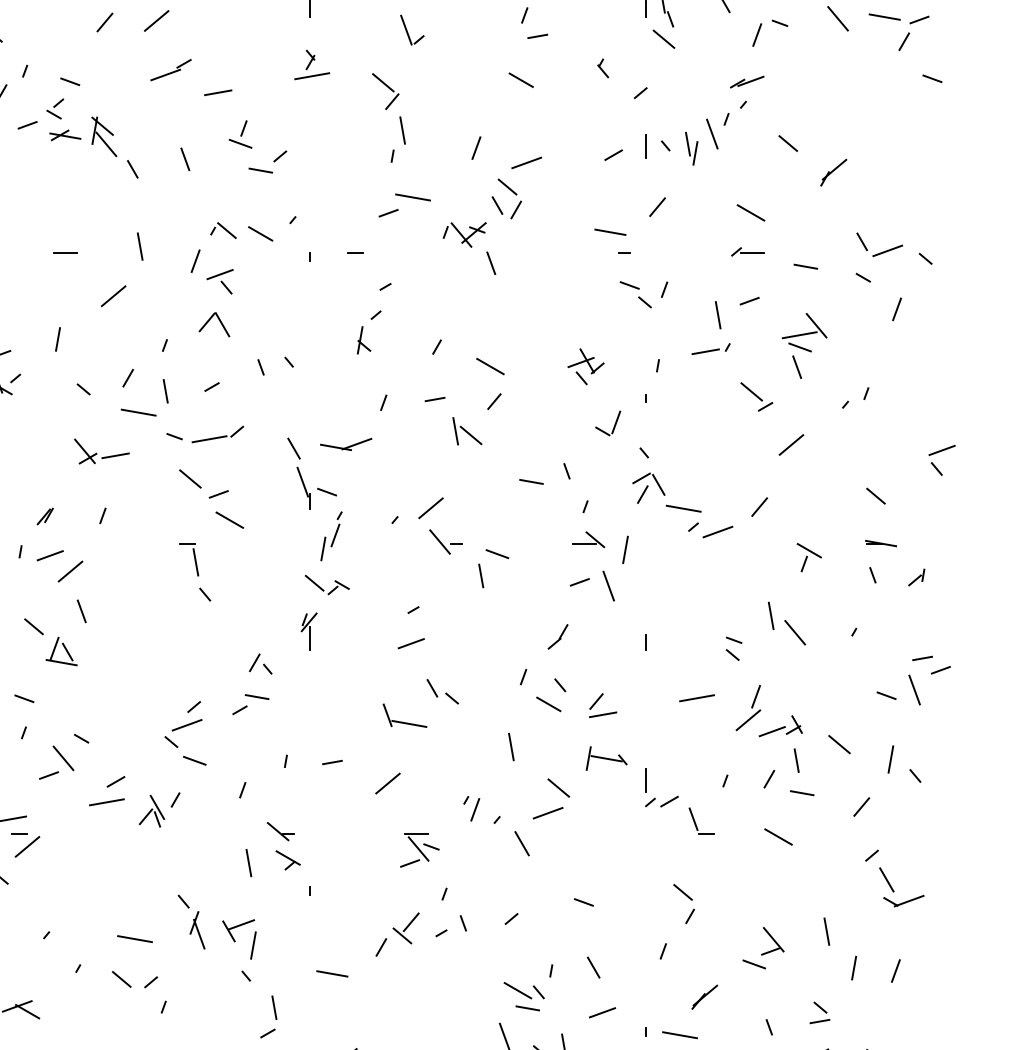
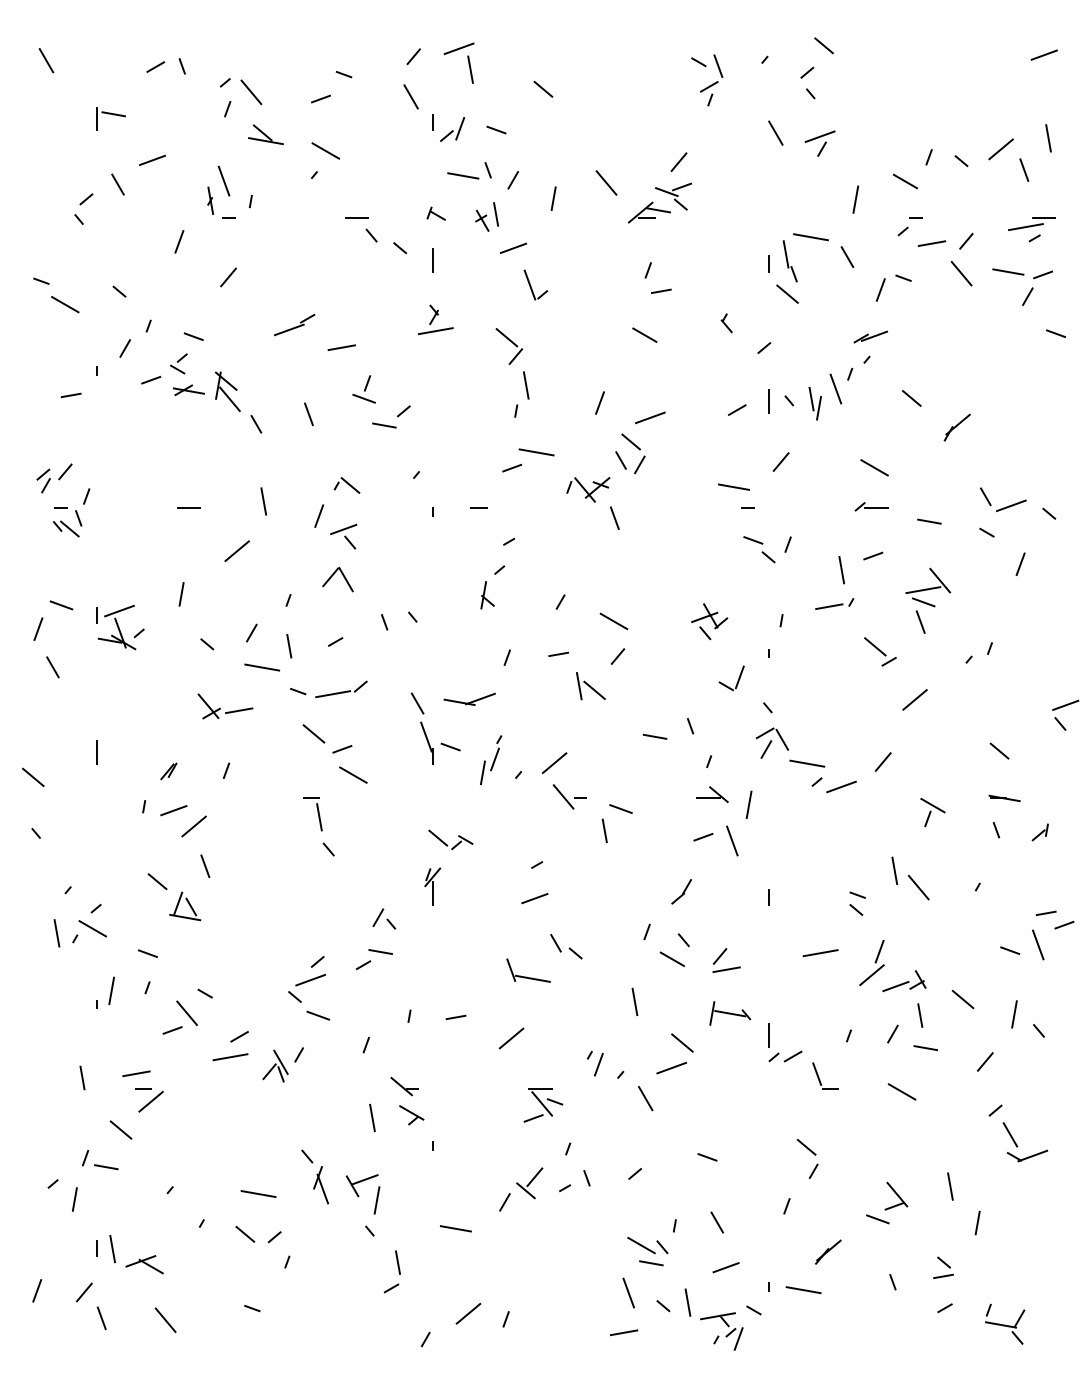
line: (155, 20) -> (279, 275), removed
line: (259, 233) -> (383, 488), removed
part: (331, 536) -> (491, 760), moved
line: (895, 970) -> (1019, 1225), removed

